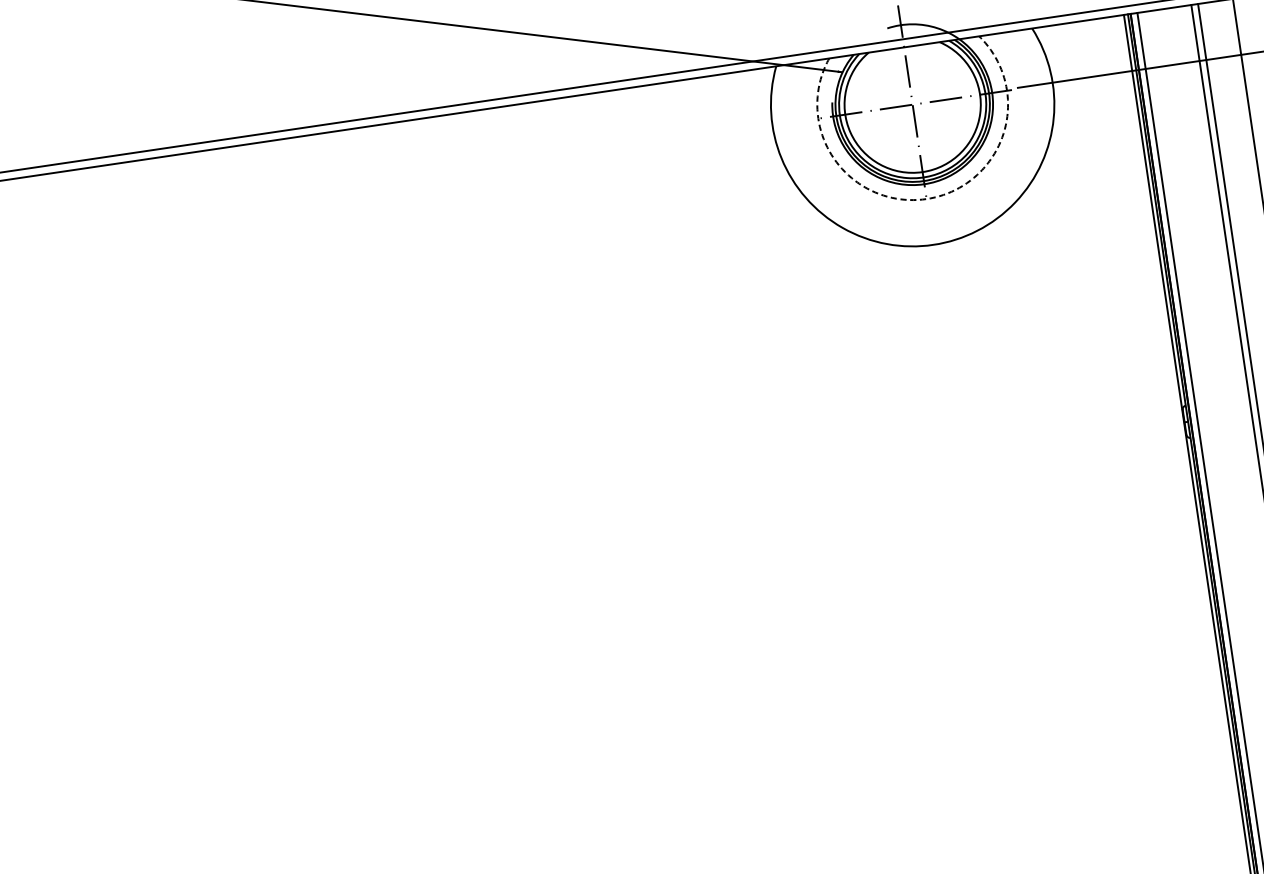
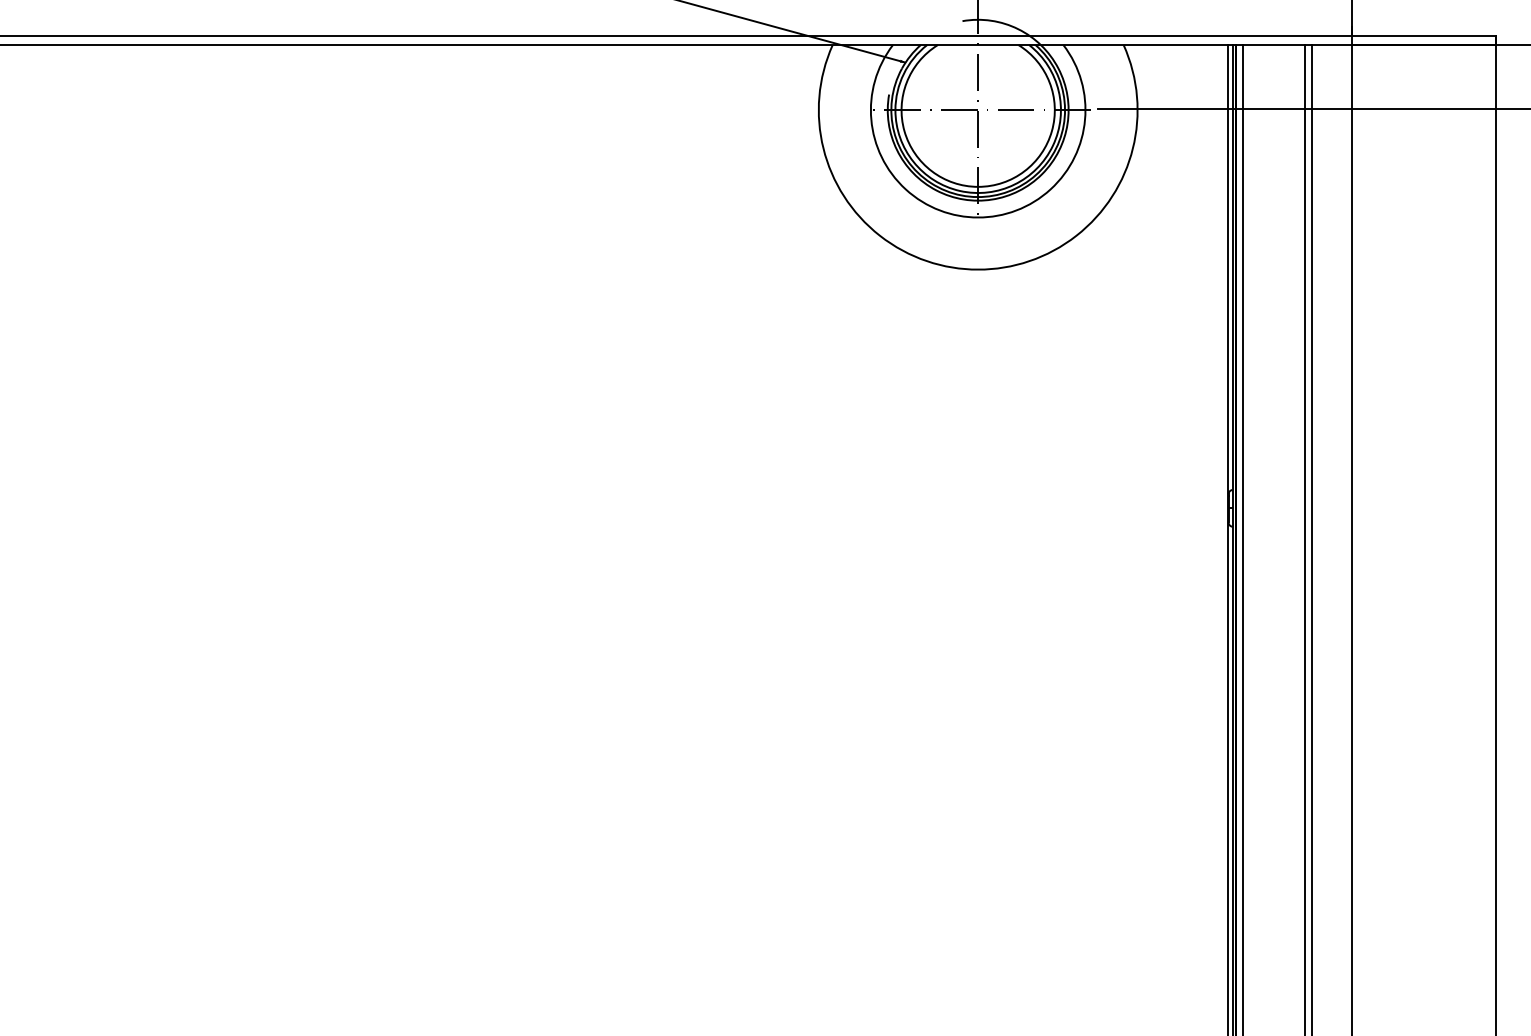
arc: (926, 199) -> (978, 217), dashed -> solid

